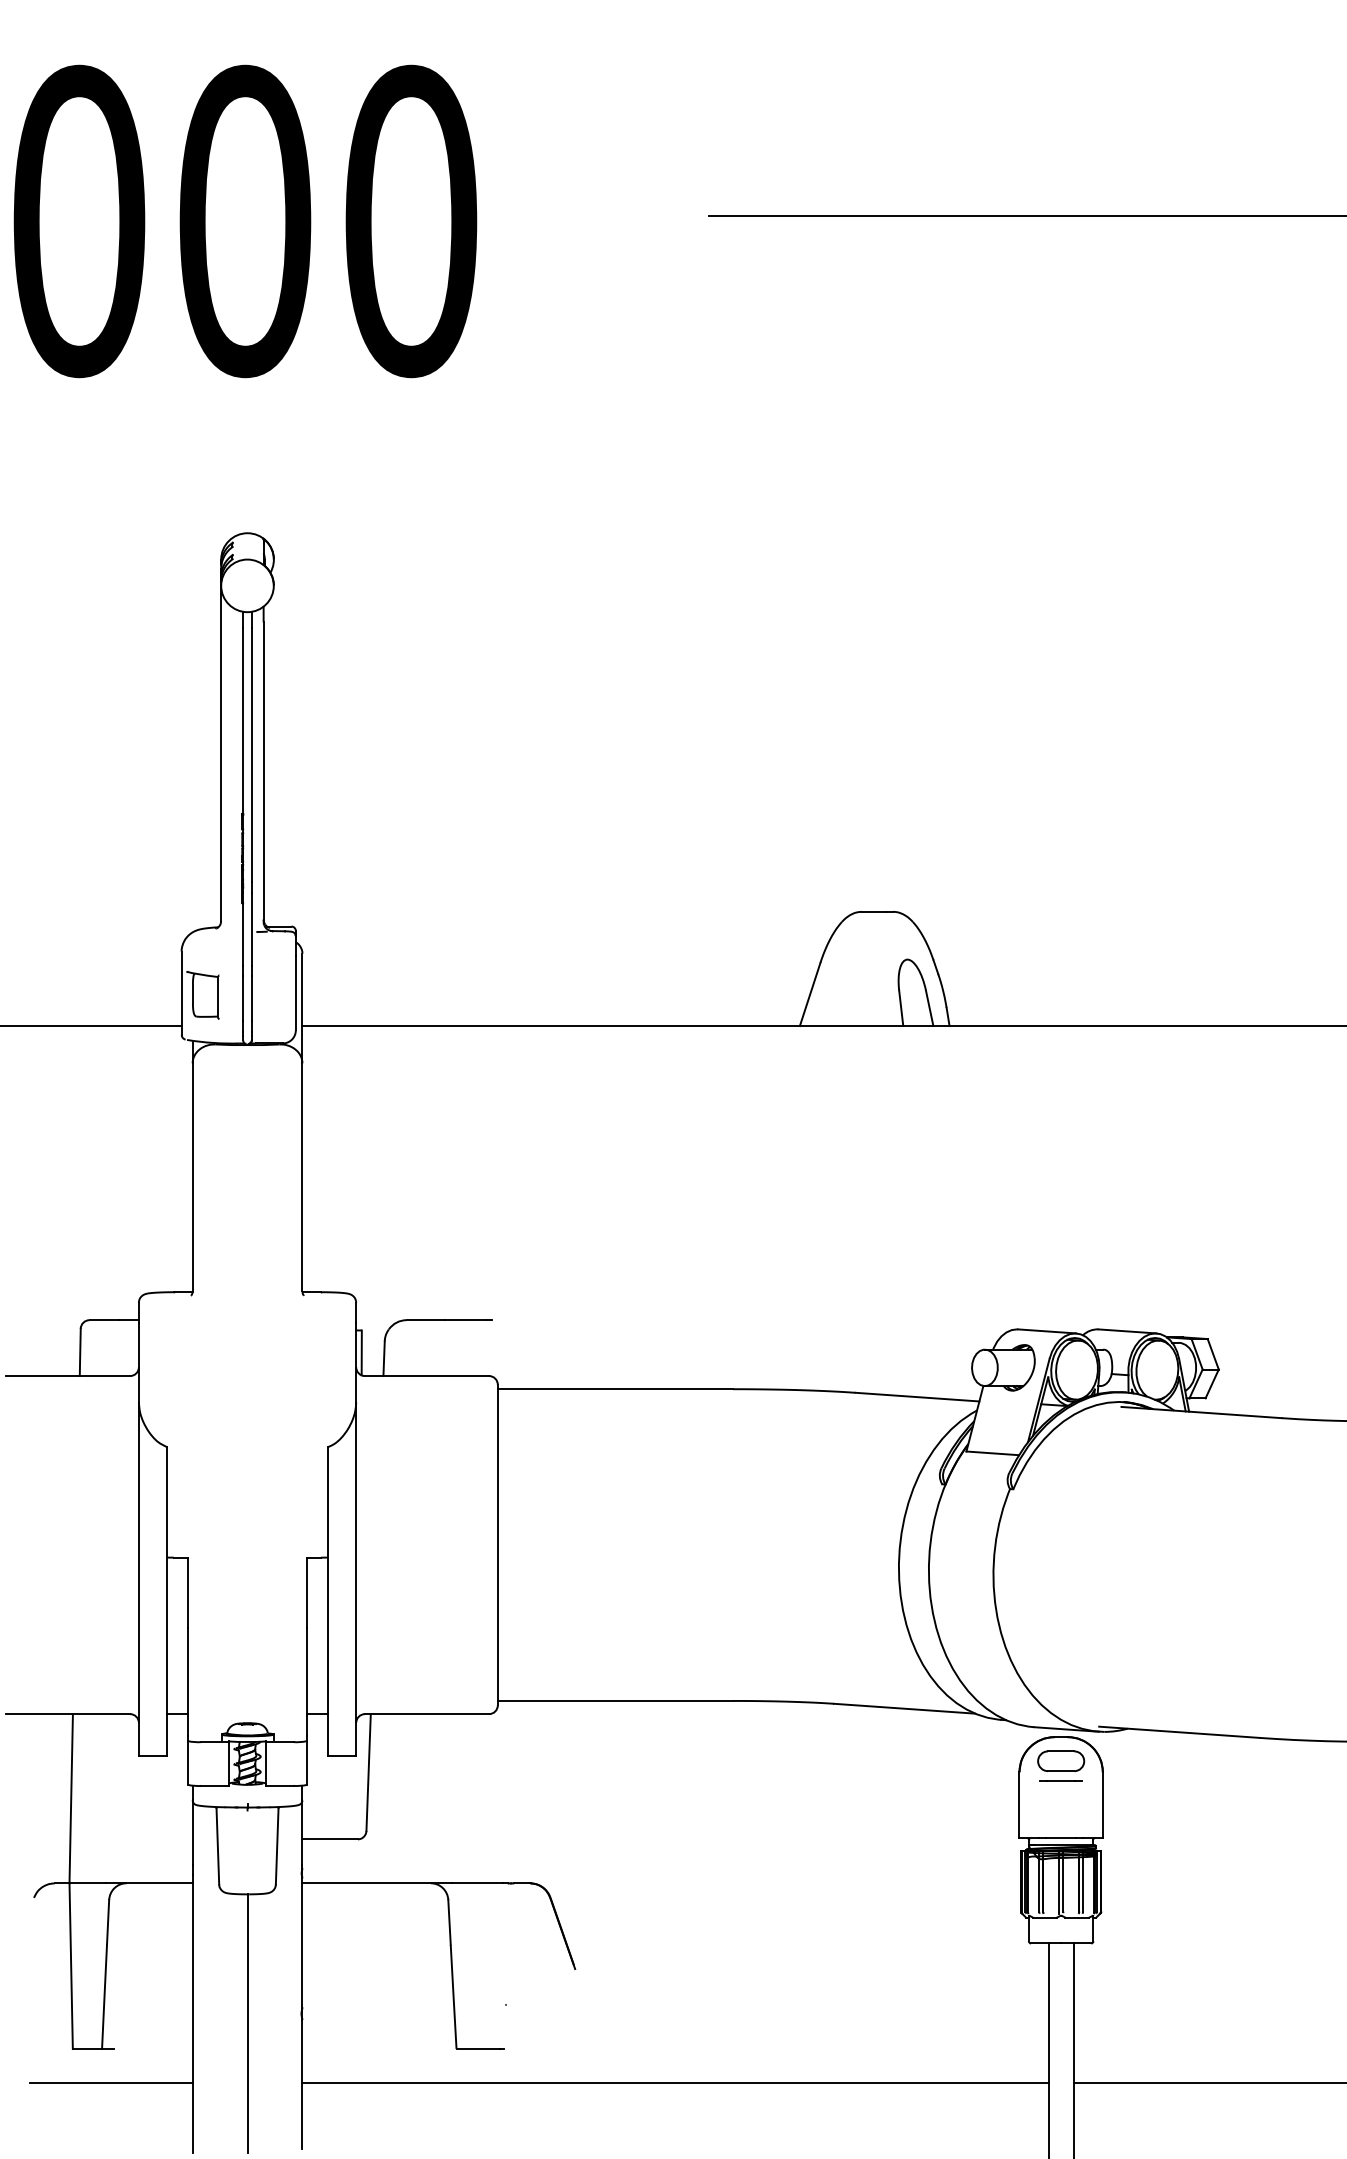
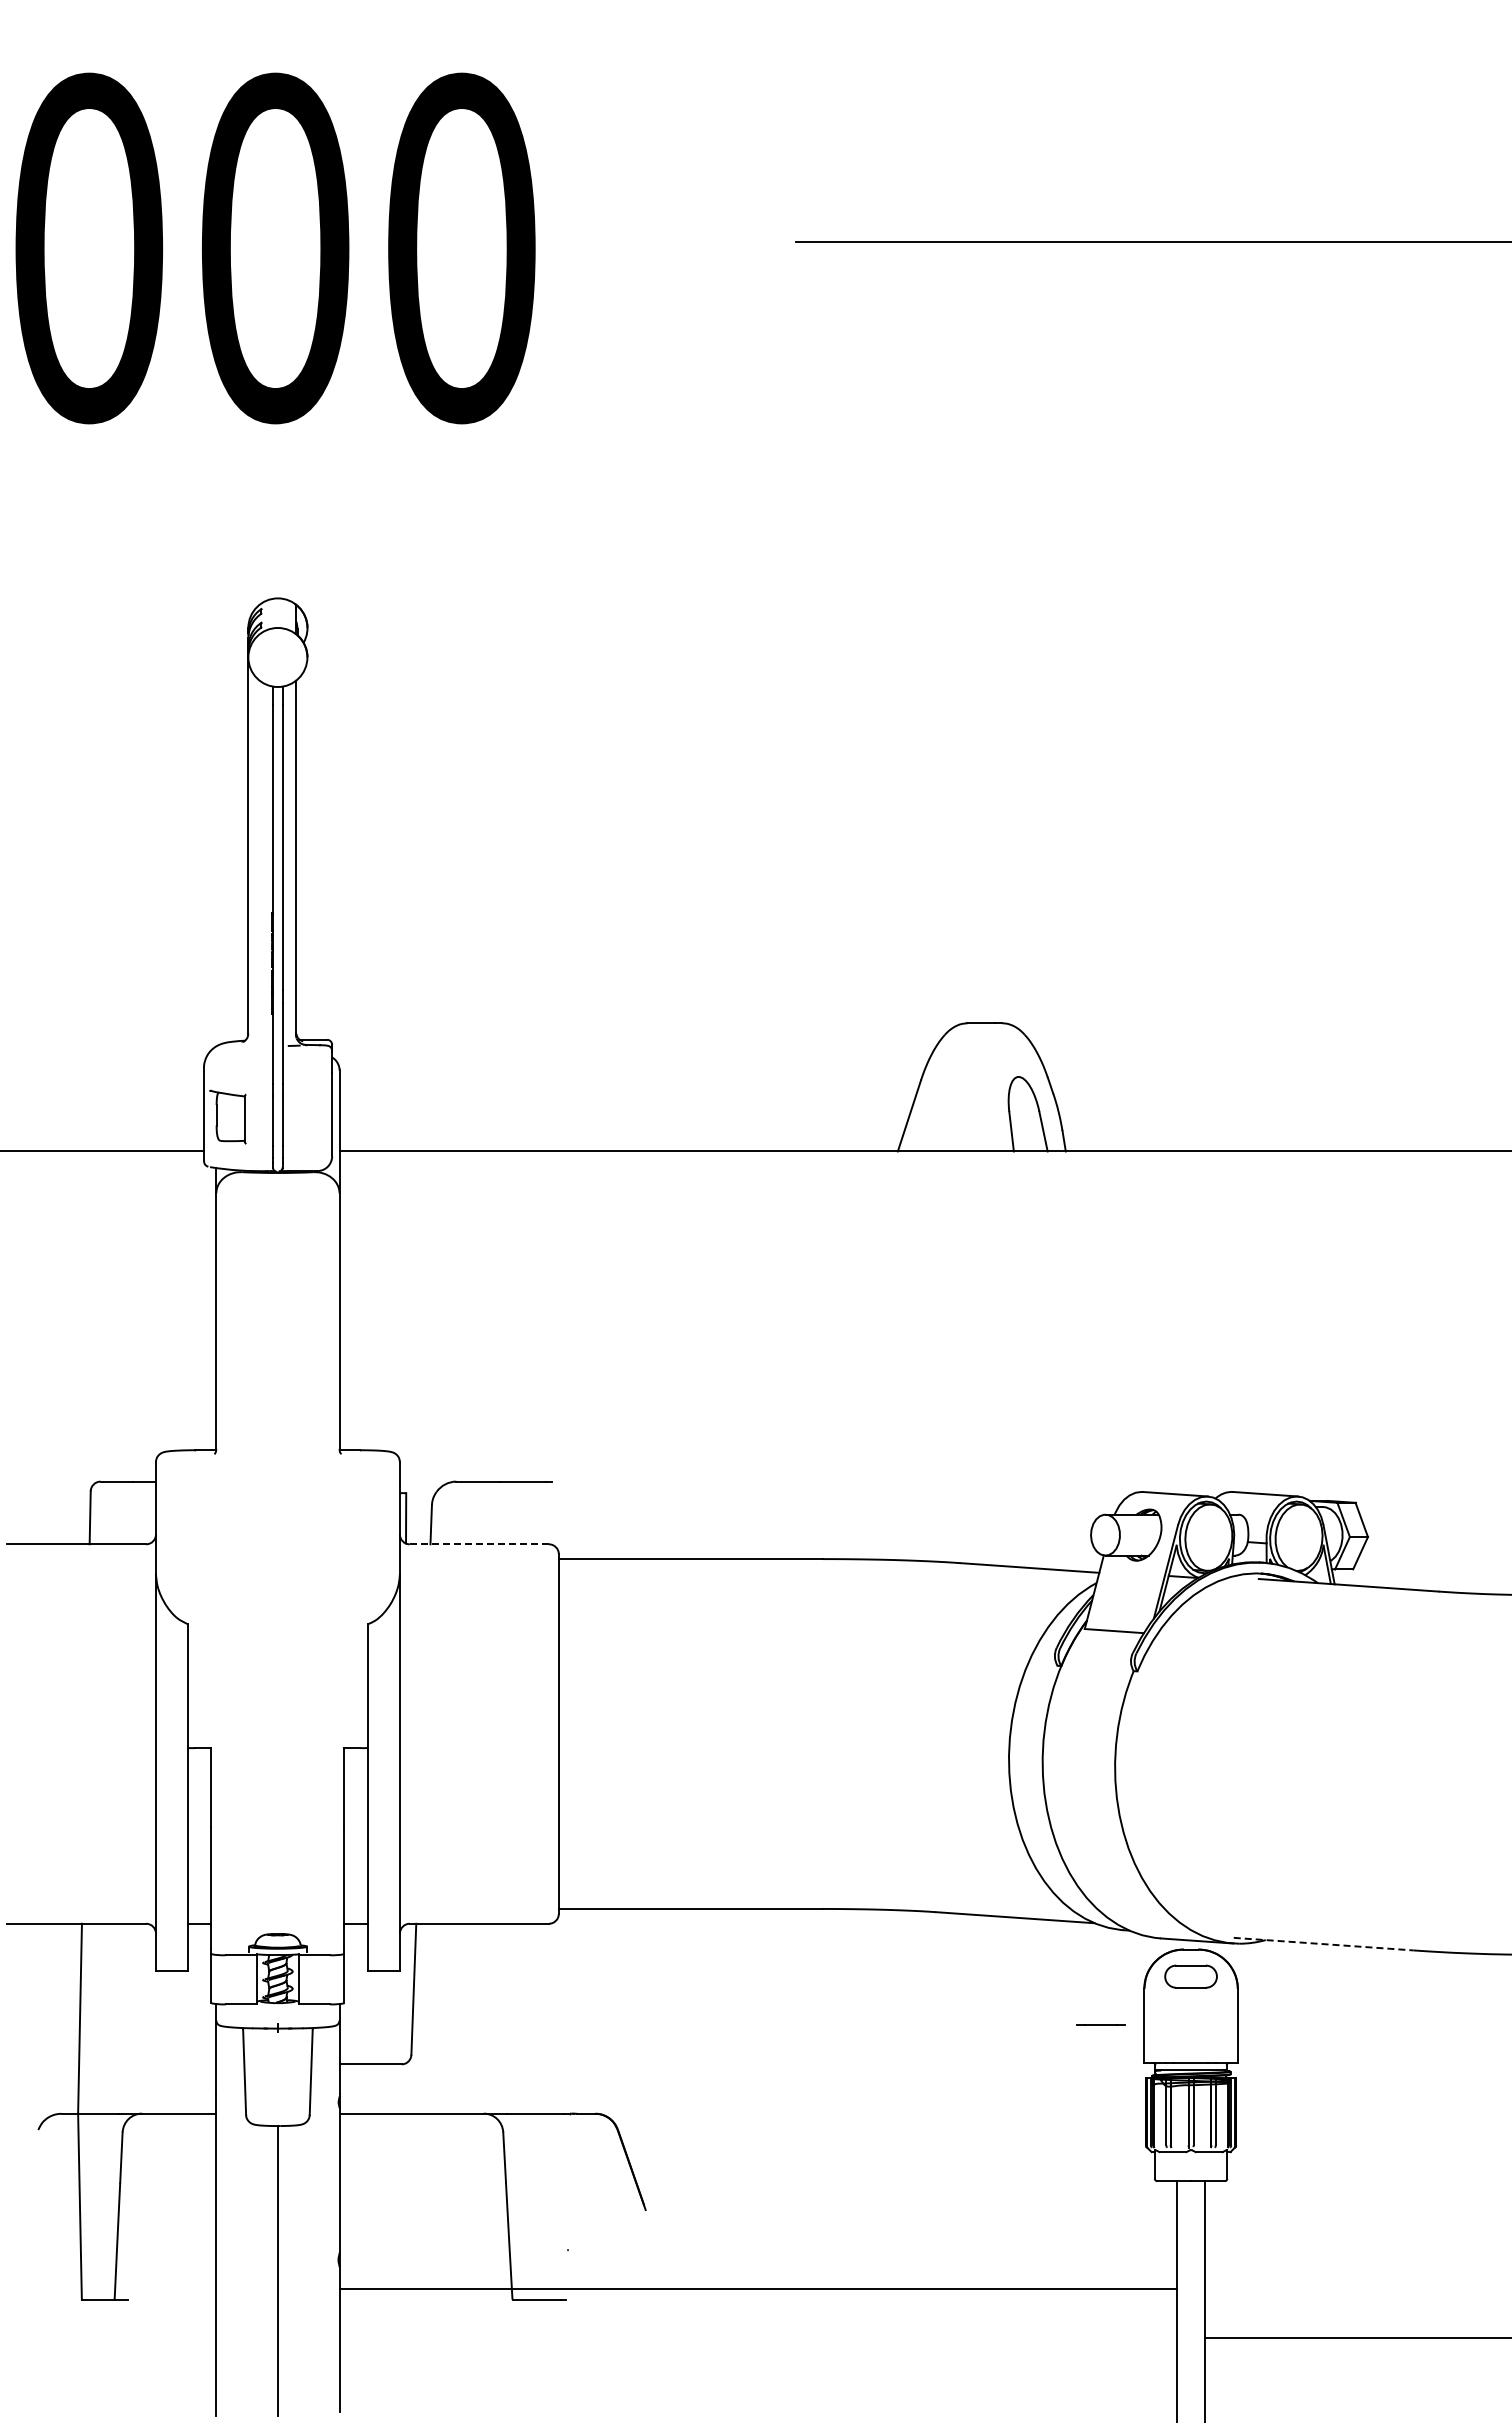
line: (427, 1376) -> (479, 1544), solid -> dashed
line: (1180, 1732) -> (1324, 1944), solid -> dashed
line: (1060, 1780) -> (1100, 2024), moved
line: (111, 2083) -> (125, 2338), removed
line: (675, 2083) -> (758, 2289), moved

